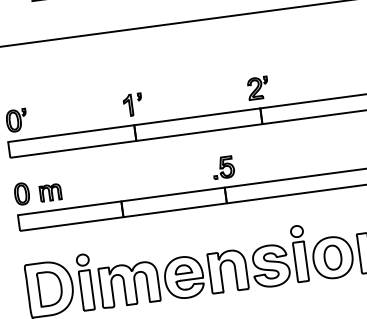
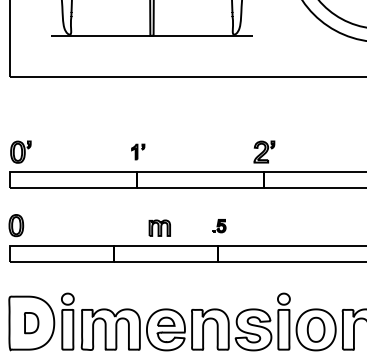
part: (132, 104) -> (137, 151), size x0.7
part: (223, 167) -> (219, 225), size x0.6
part: (50, 192) -> (159, 227), moved
part: (49, 288) -> (31, 322), size x0.6

